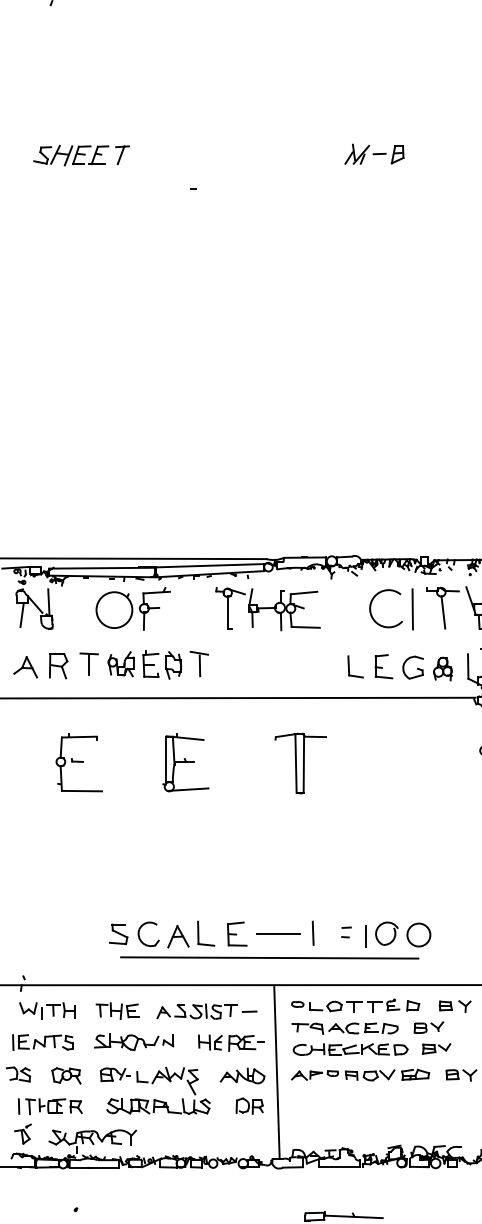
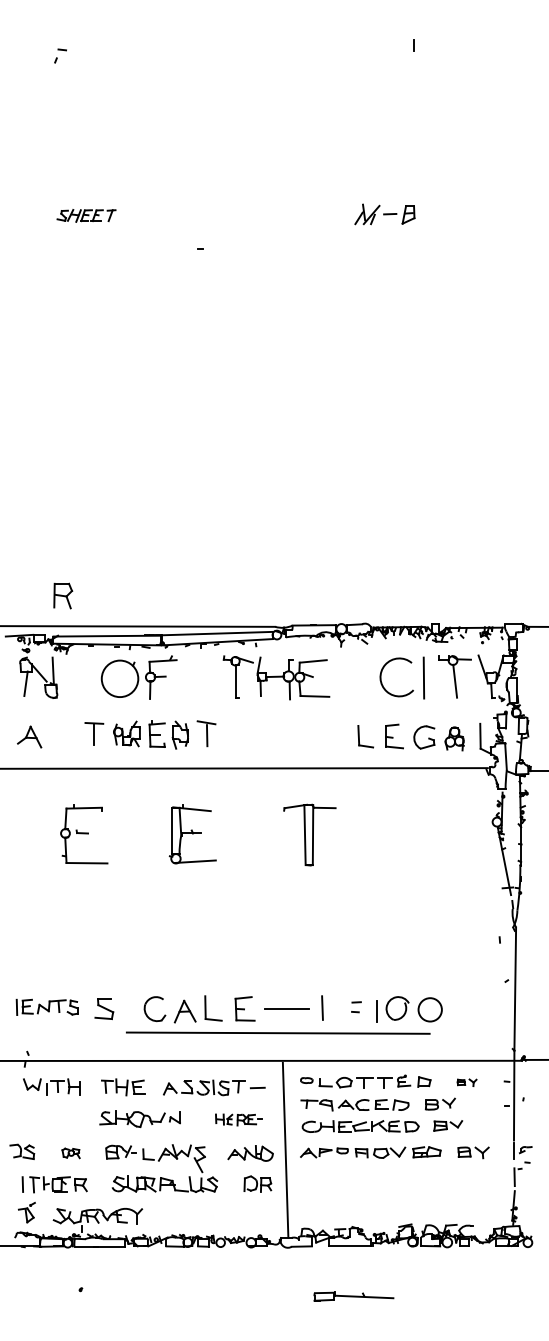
part: (81, 155) -> (86, 215), size x0.6
part: (58, 665) -> (63, 595), moved
part: (118, 934) -> (104, 1009), moved
part: (454, 1006) -> (466, 1082), size x0.6
part: (42, 1041) -> (46, 1006), moved
part: (230, 1042) -> (238, 1119), size x0.7
part: (65, 1076) -> (70, 1153), size x0.6

